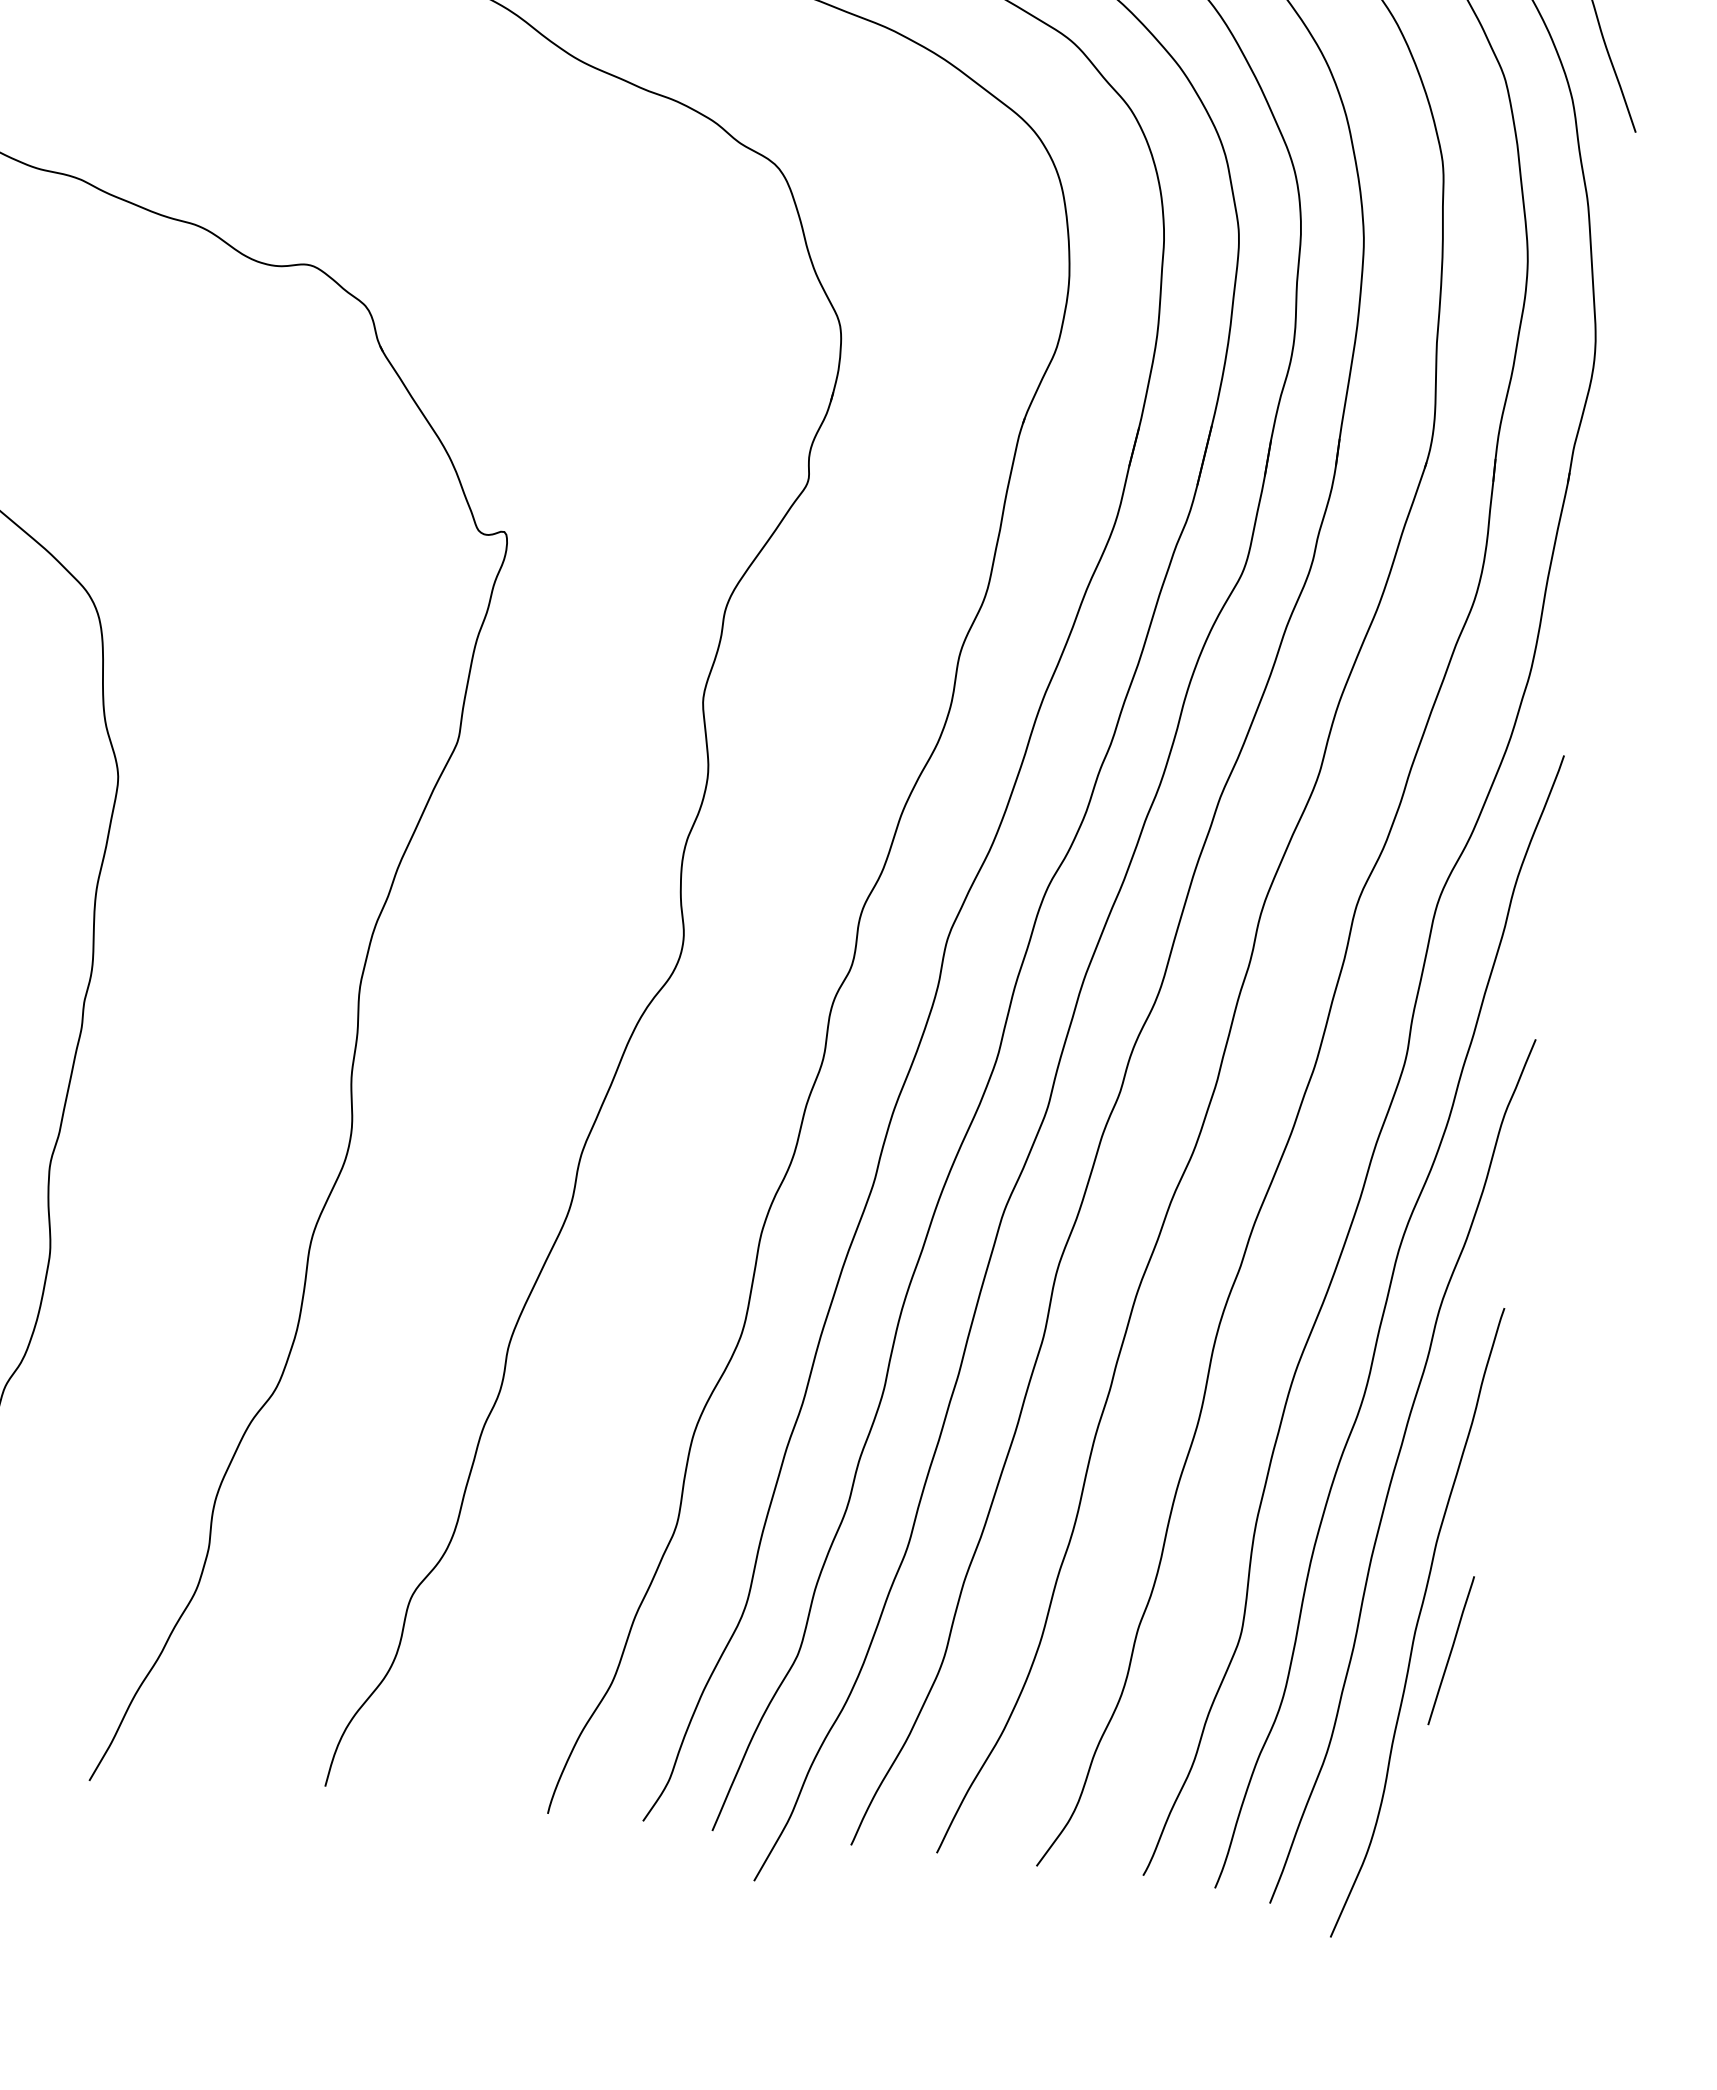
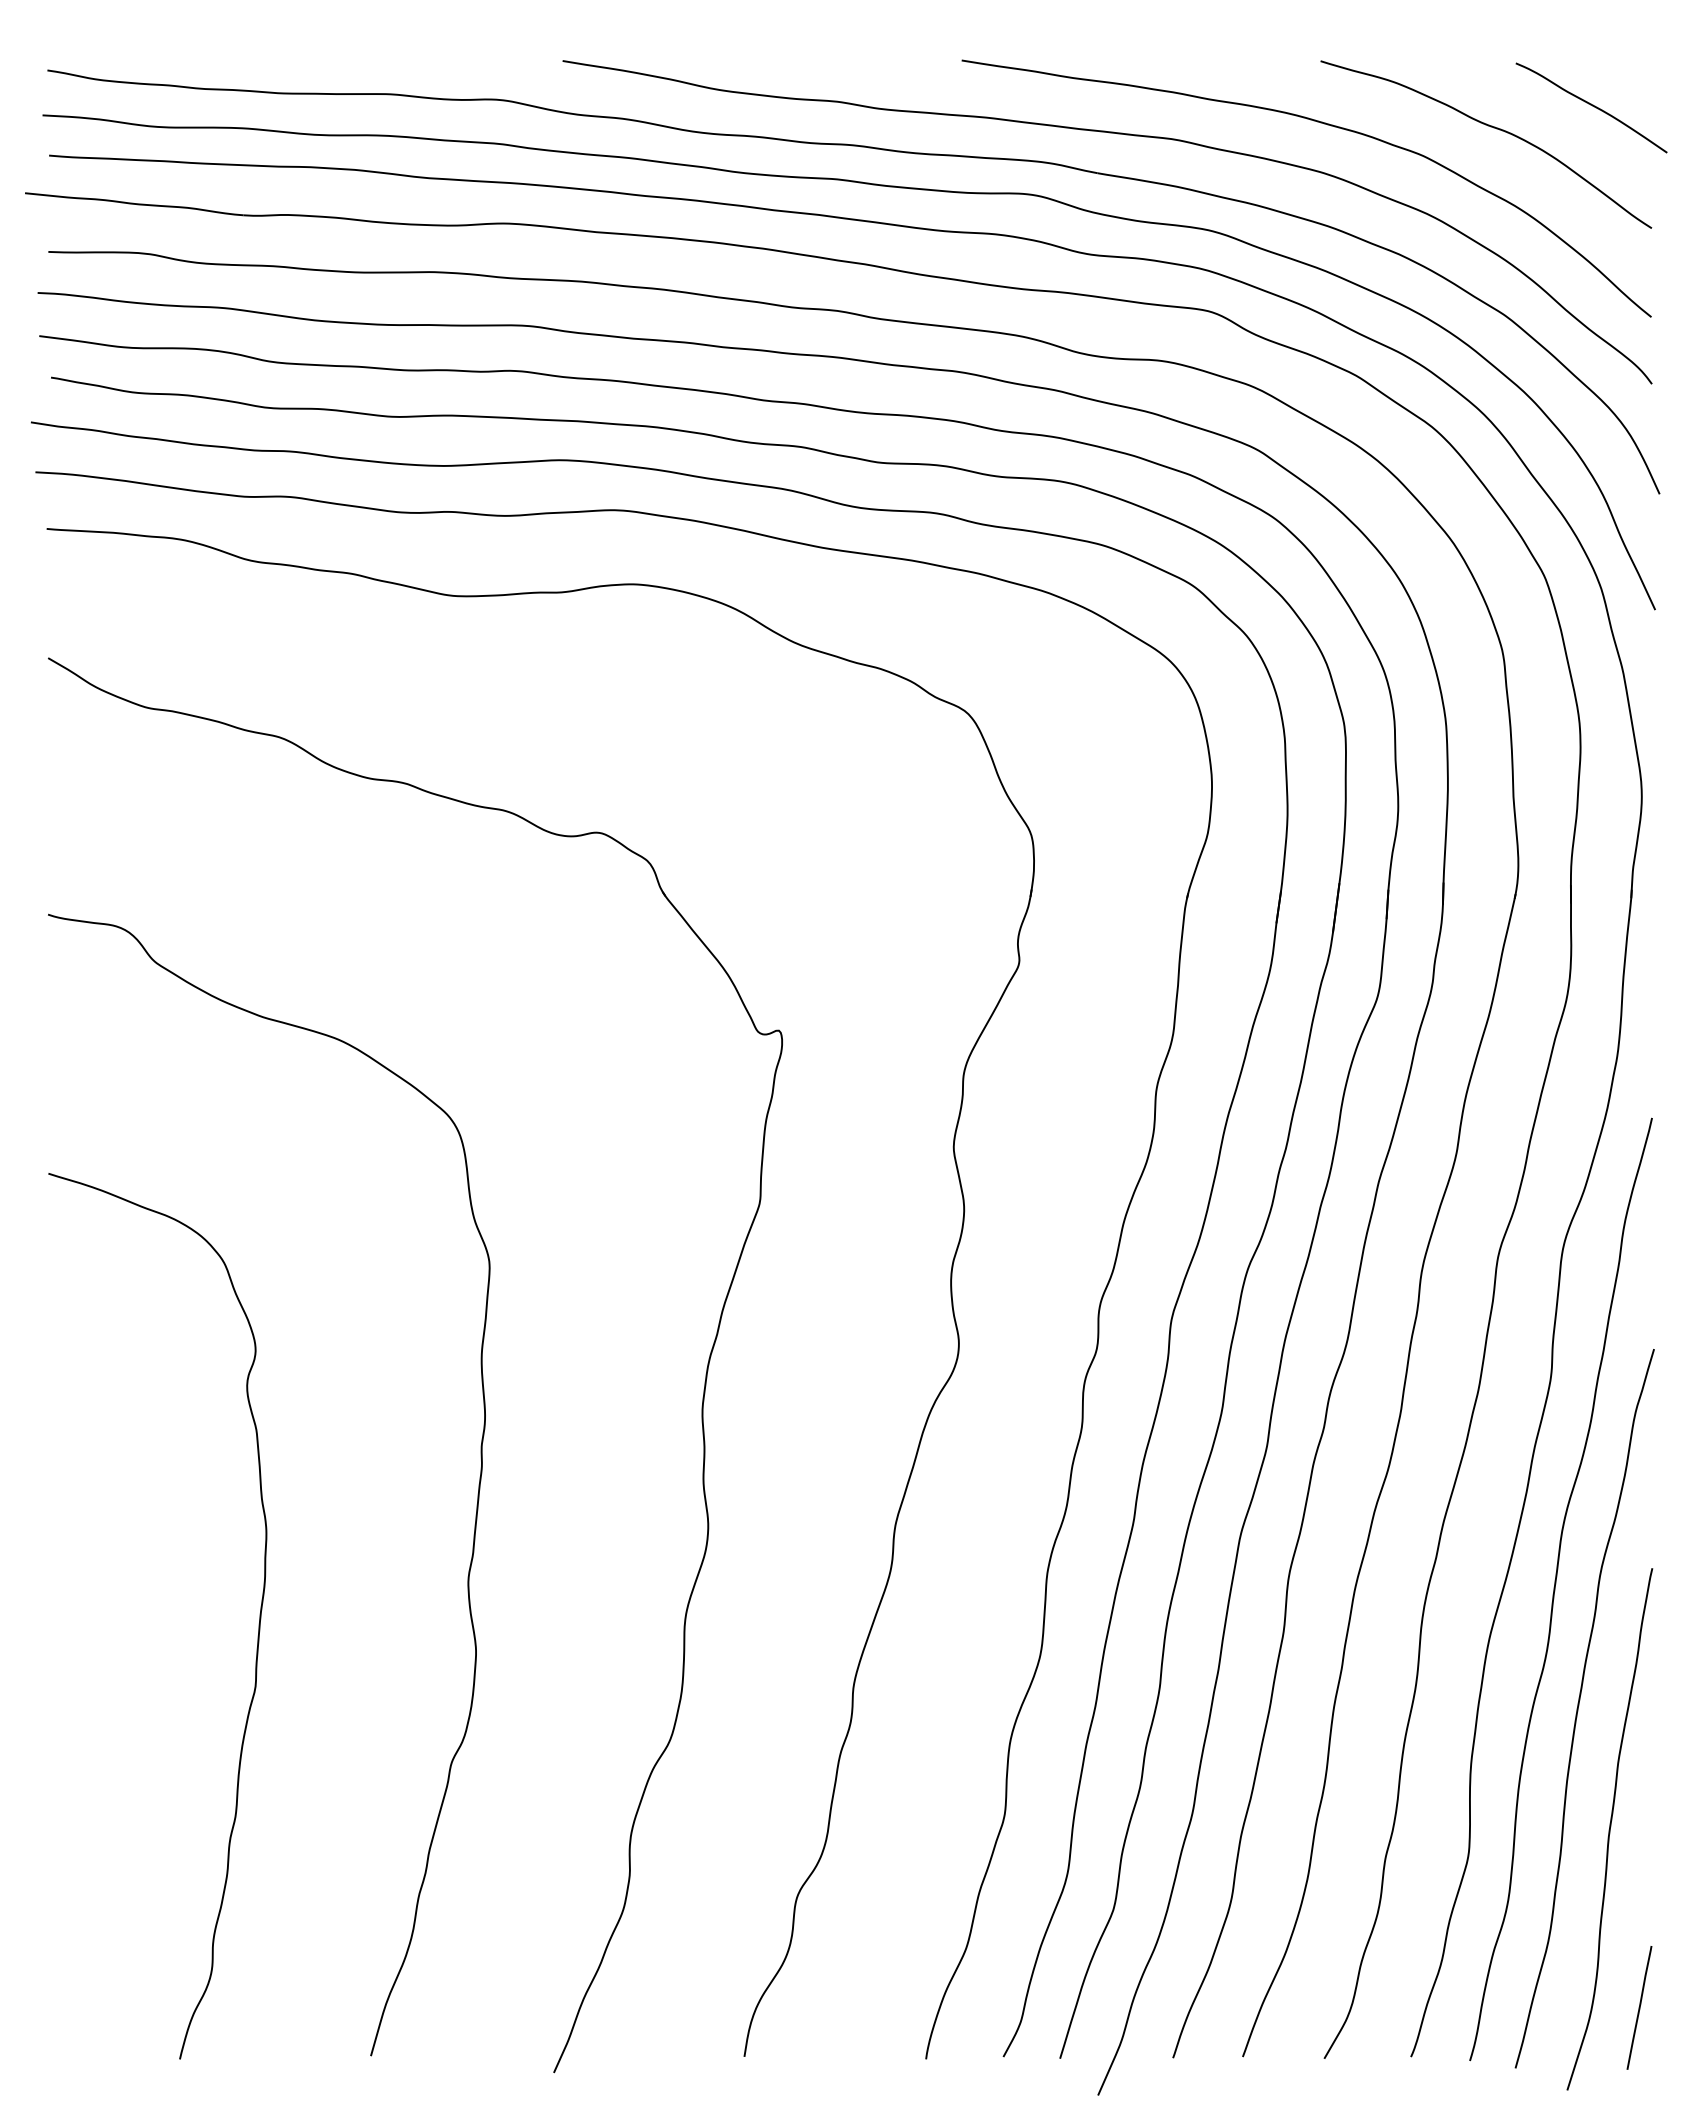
line: (1451, 1650) -> (1639, 2007), moved

